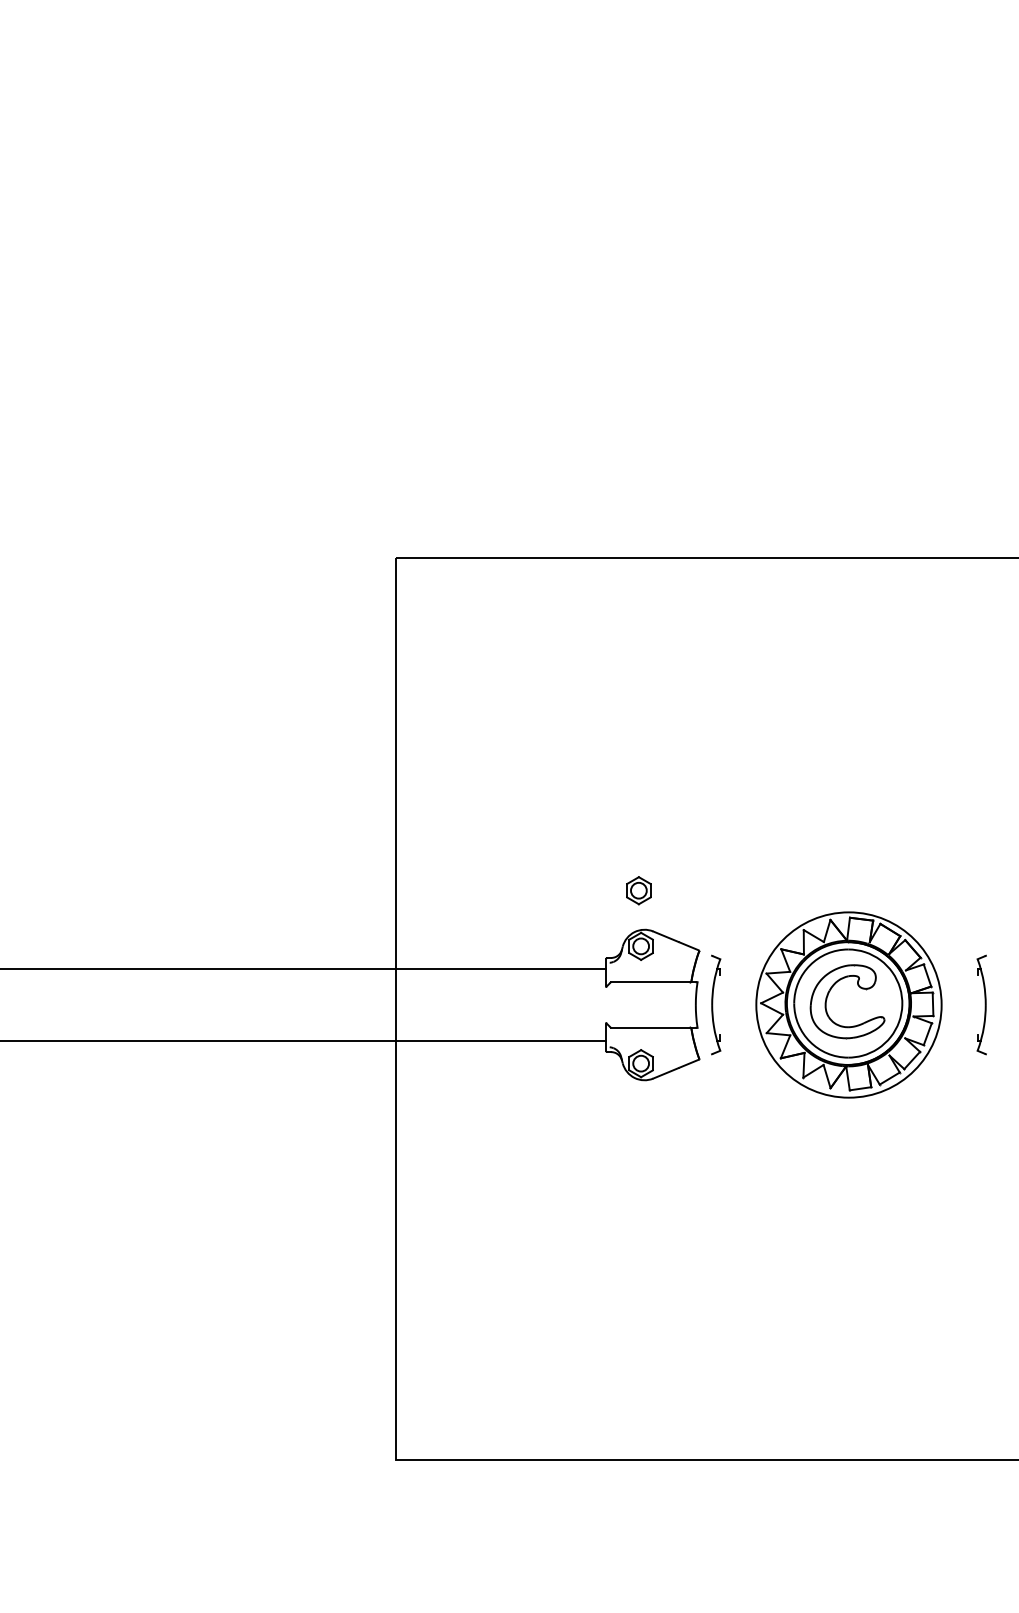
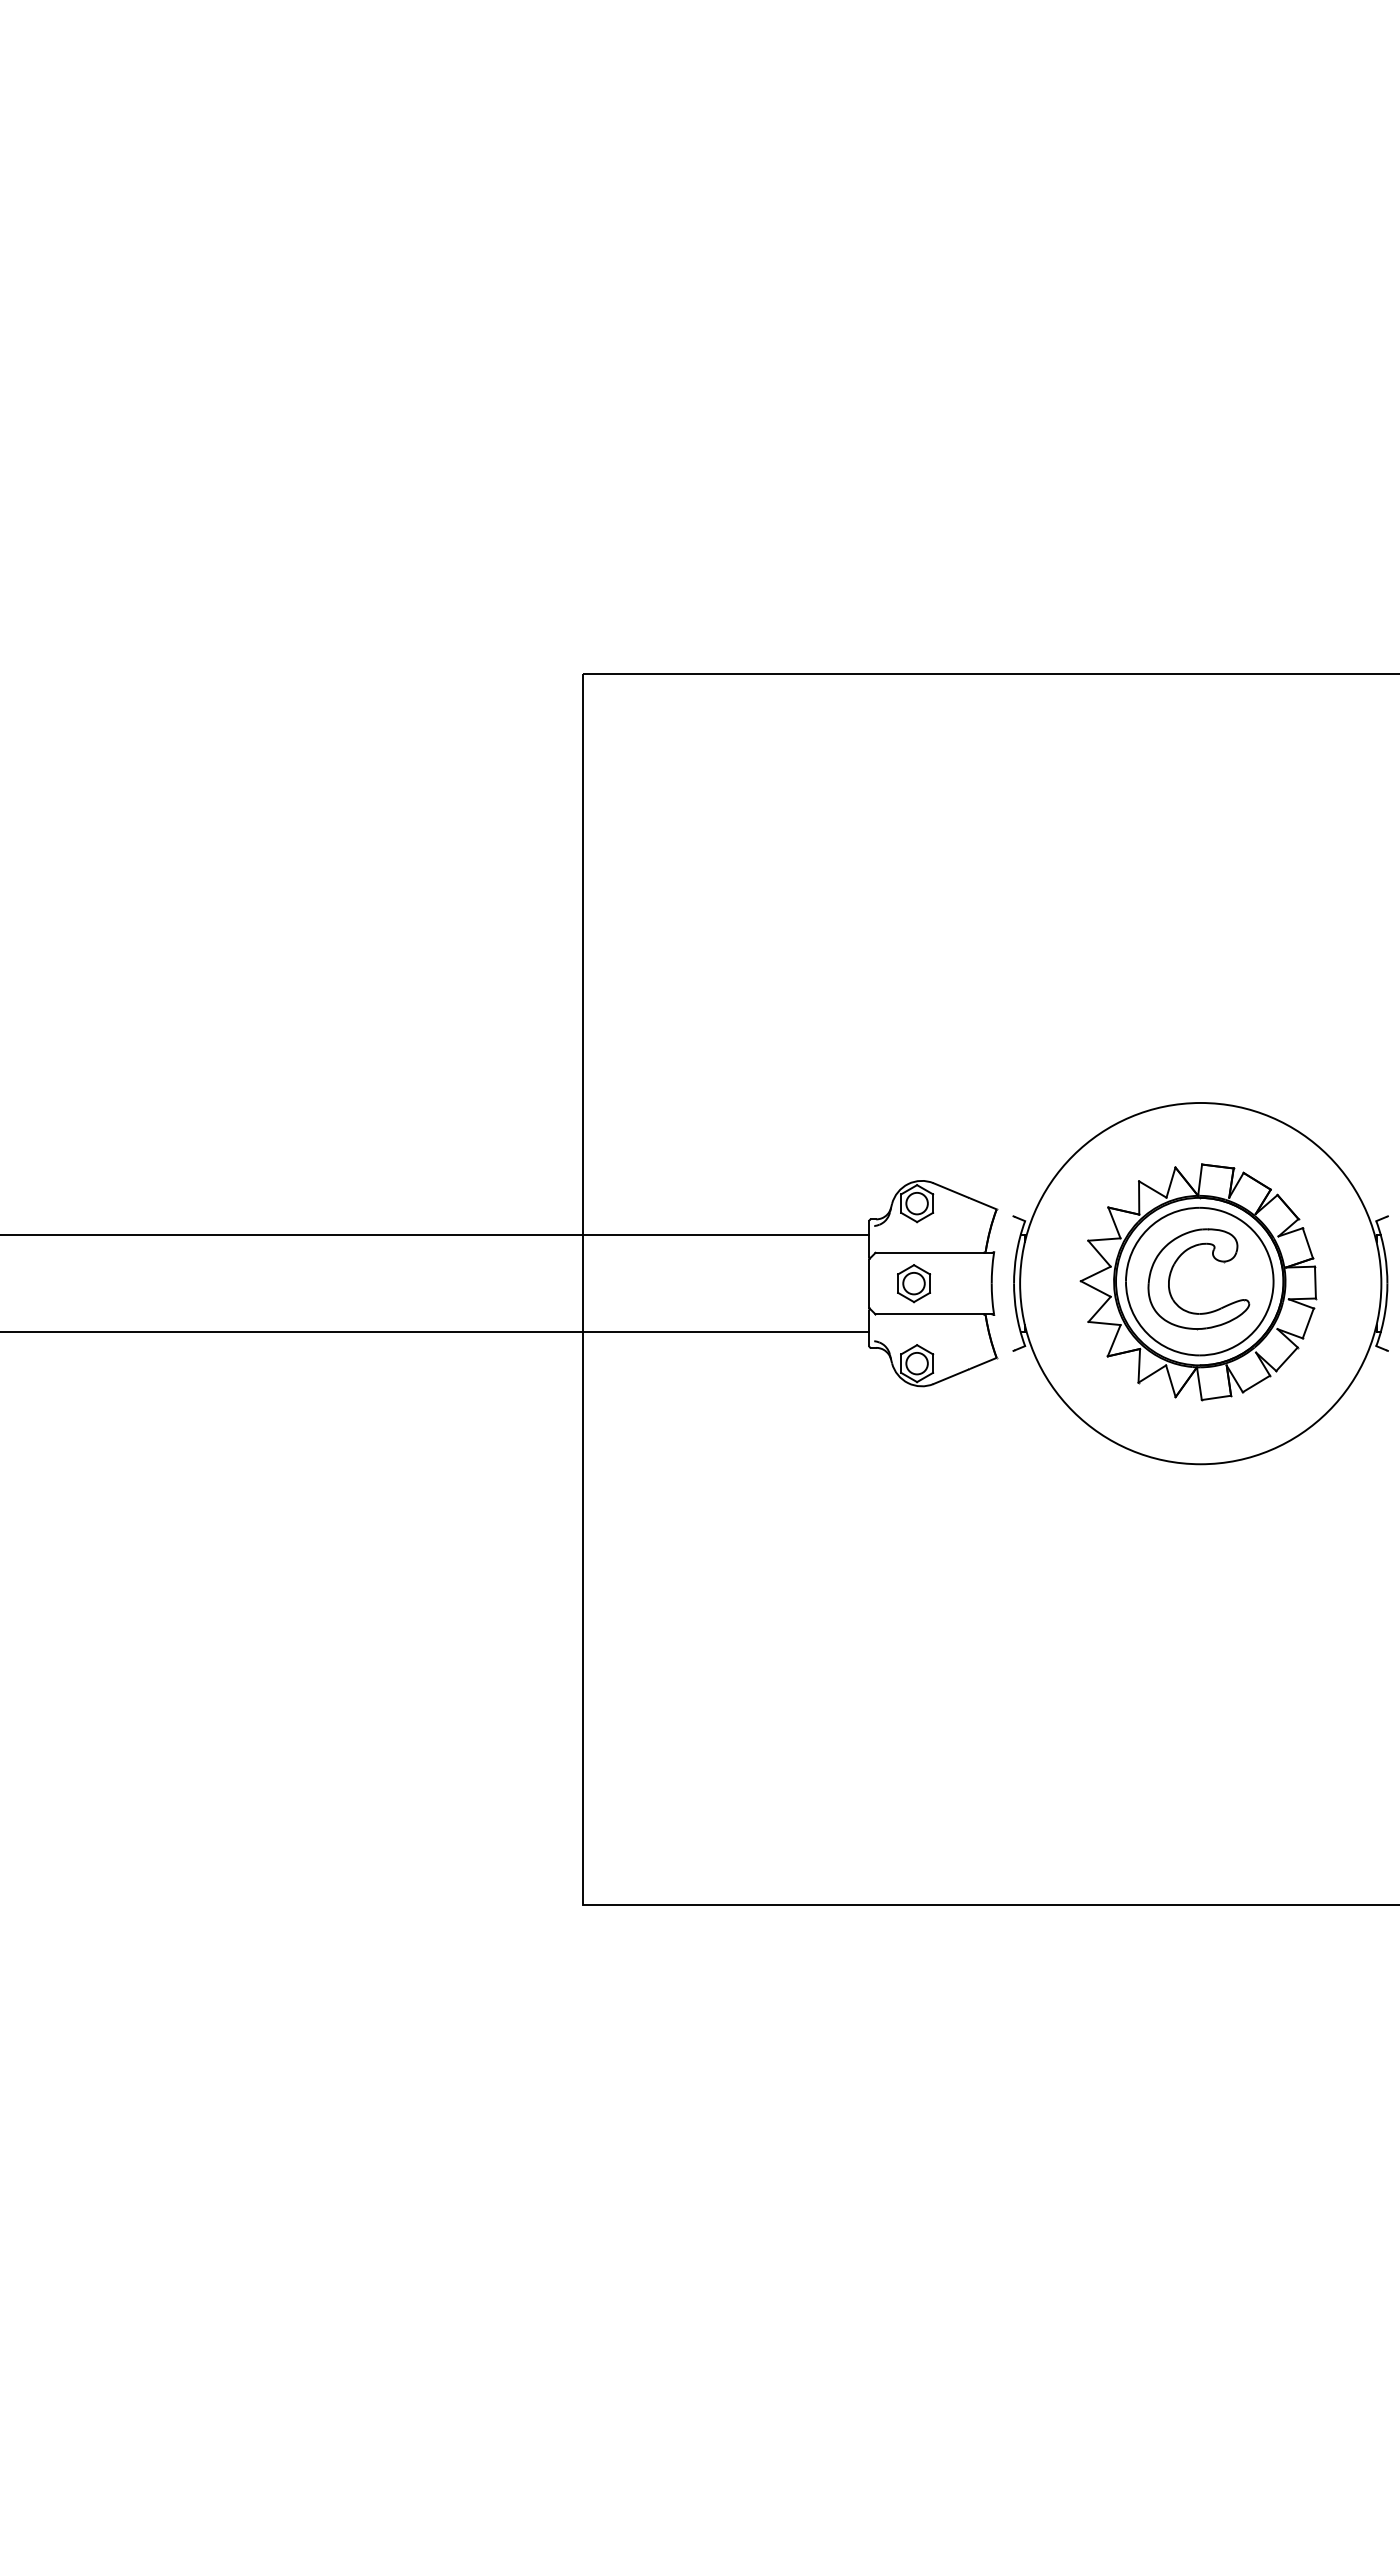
part: (639, 890) -> (914, 1283), moved
line: (606, 1004) -> (869, 1283), added
circle: (848, 1004) -> (1200, 1283), size x1.43

